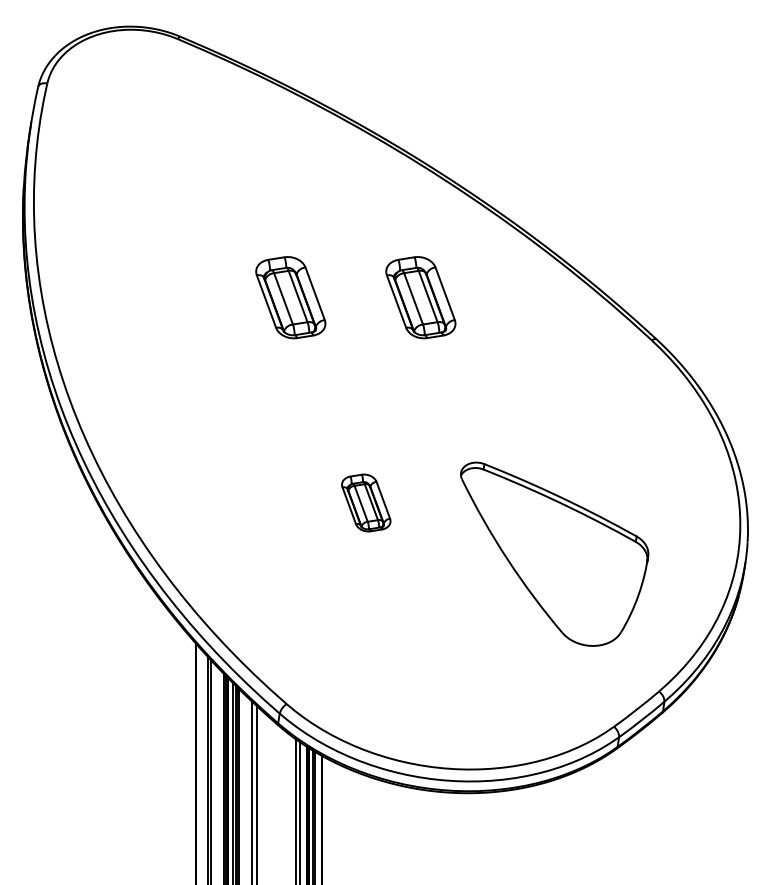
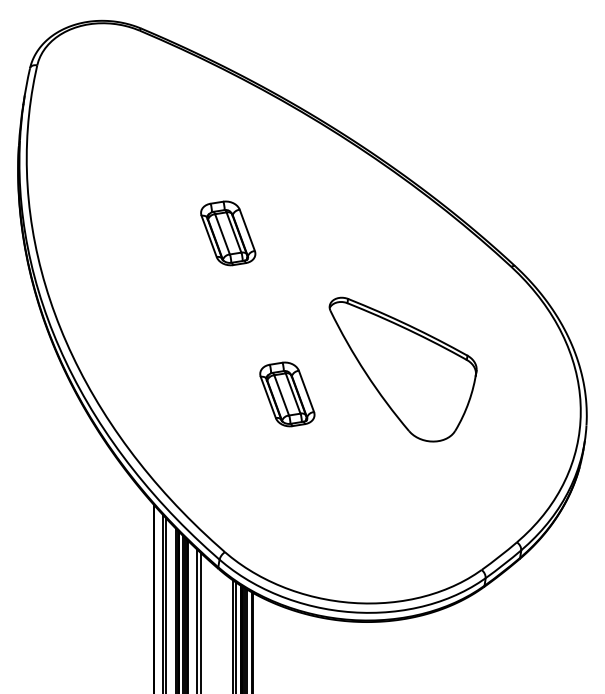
part: (421, 297) -> (330, 233), removed
part: (366, 503) -> (287, 394), size x1.43
part: (553, 554) -> (402, 369), moved

